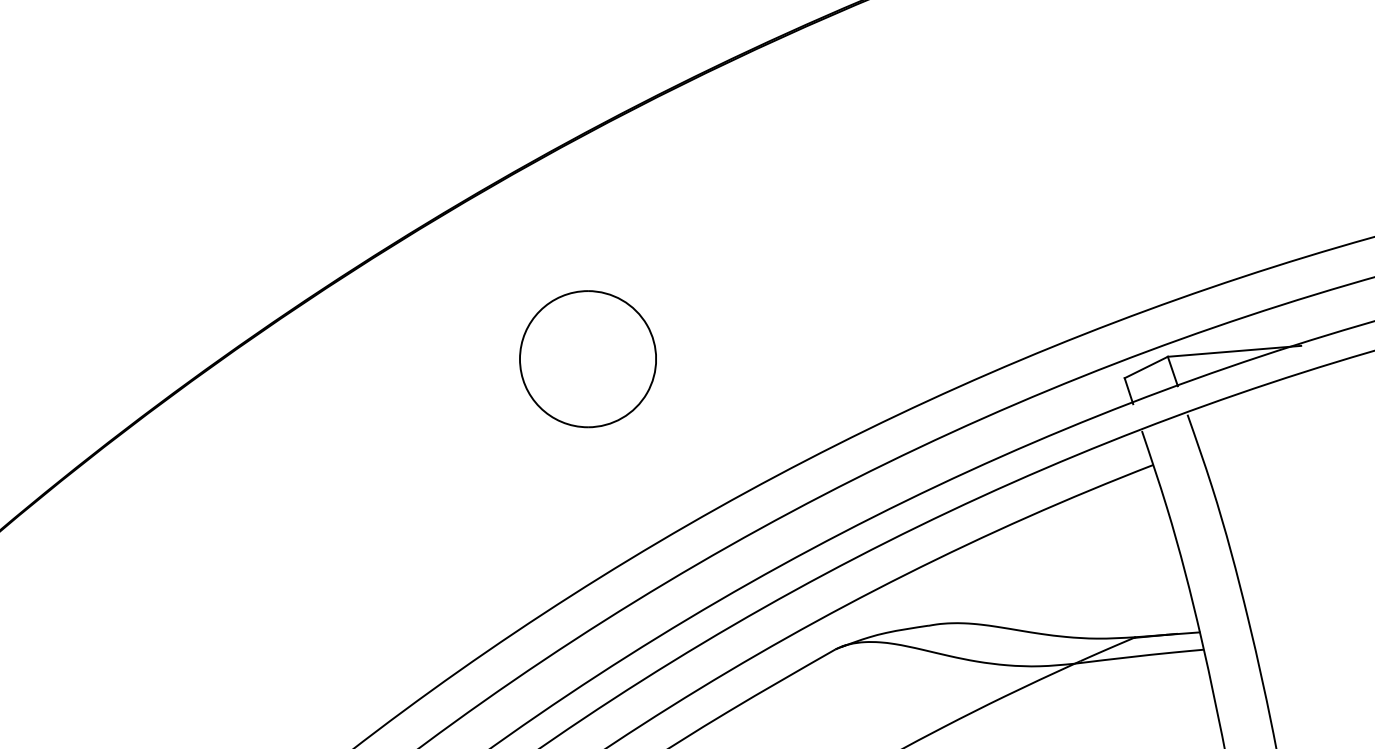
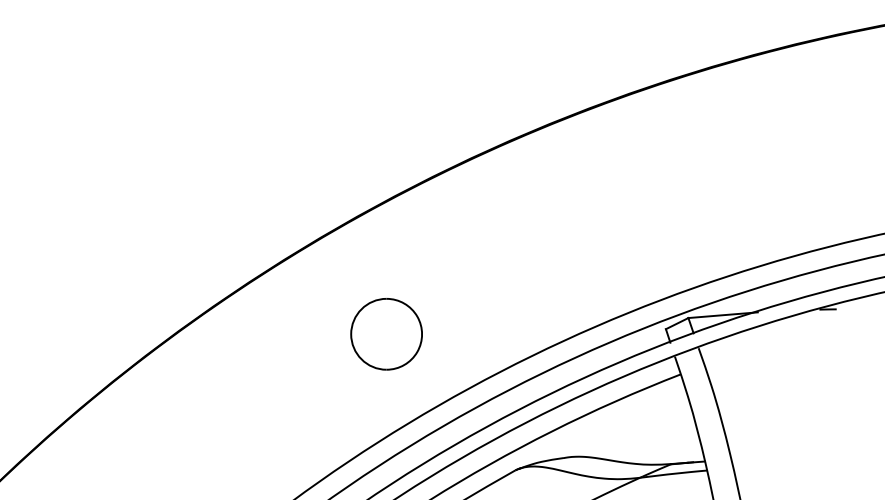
part: (587, 359) -> (386, 334), moved

